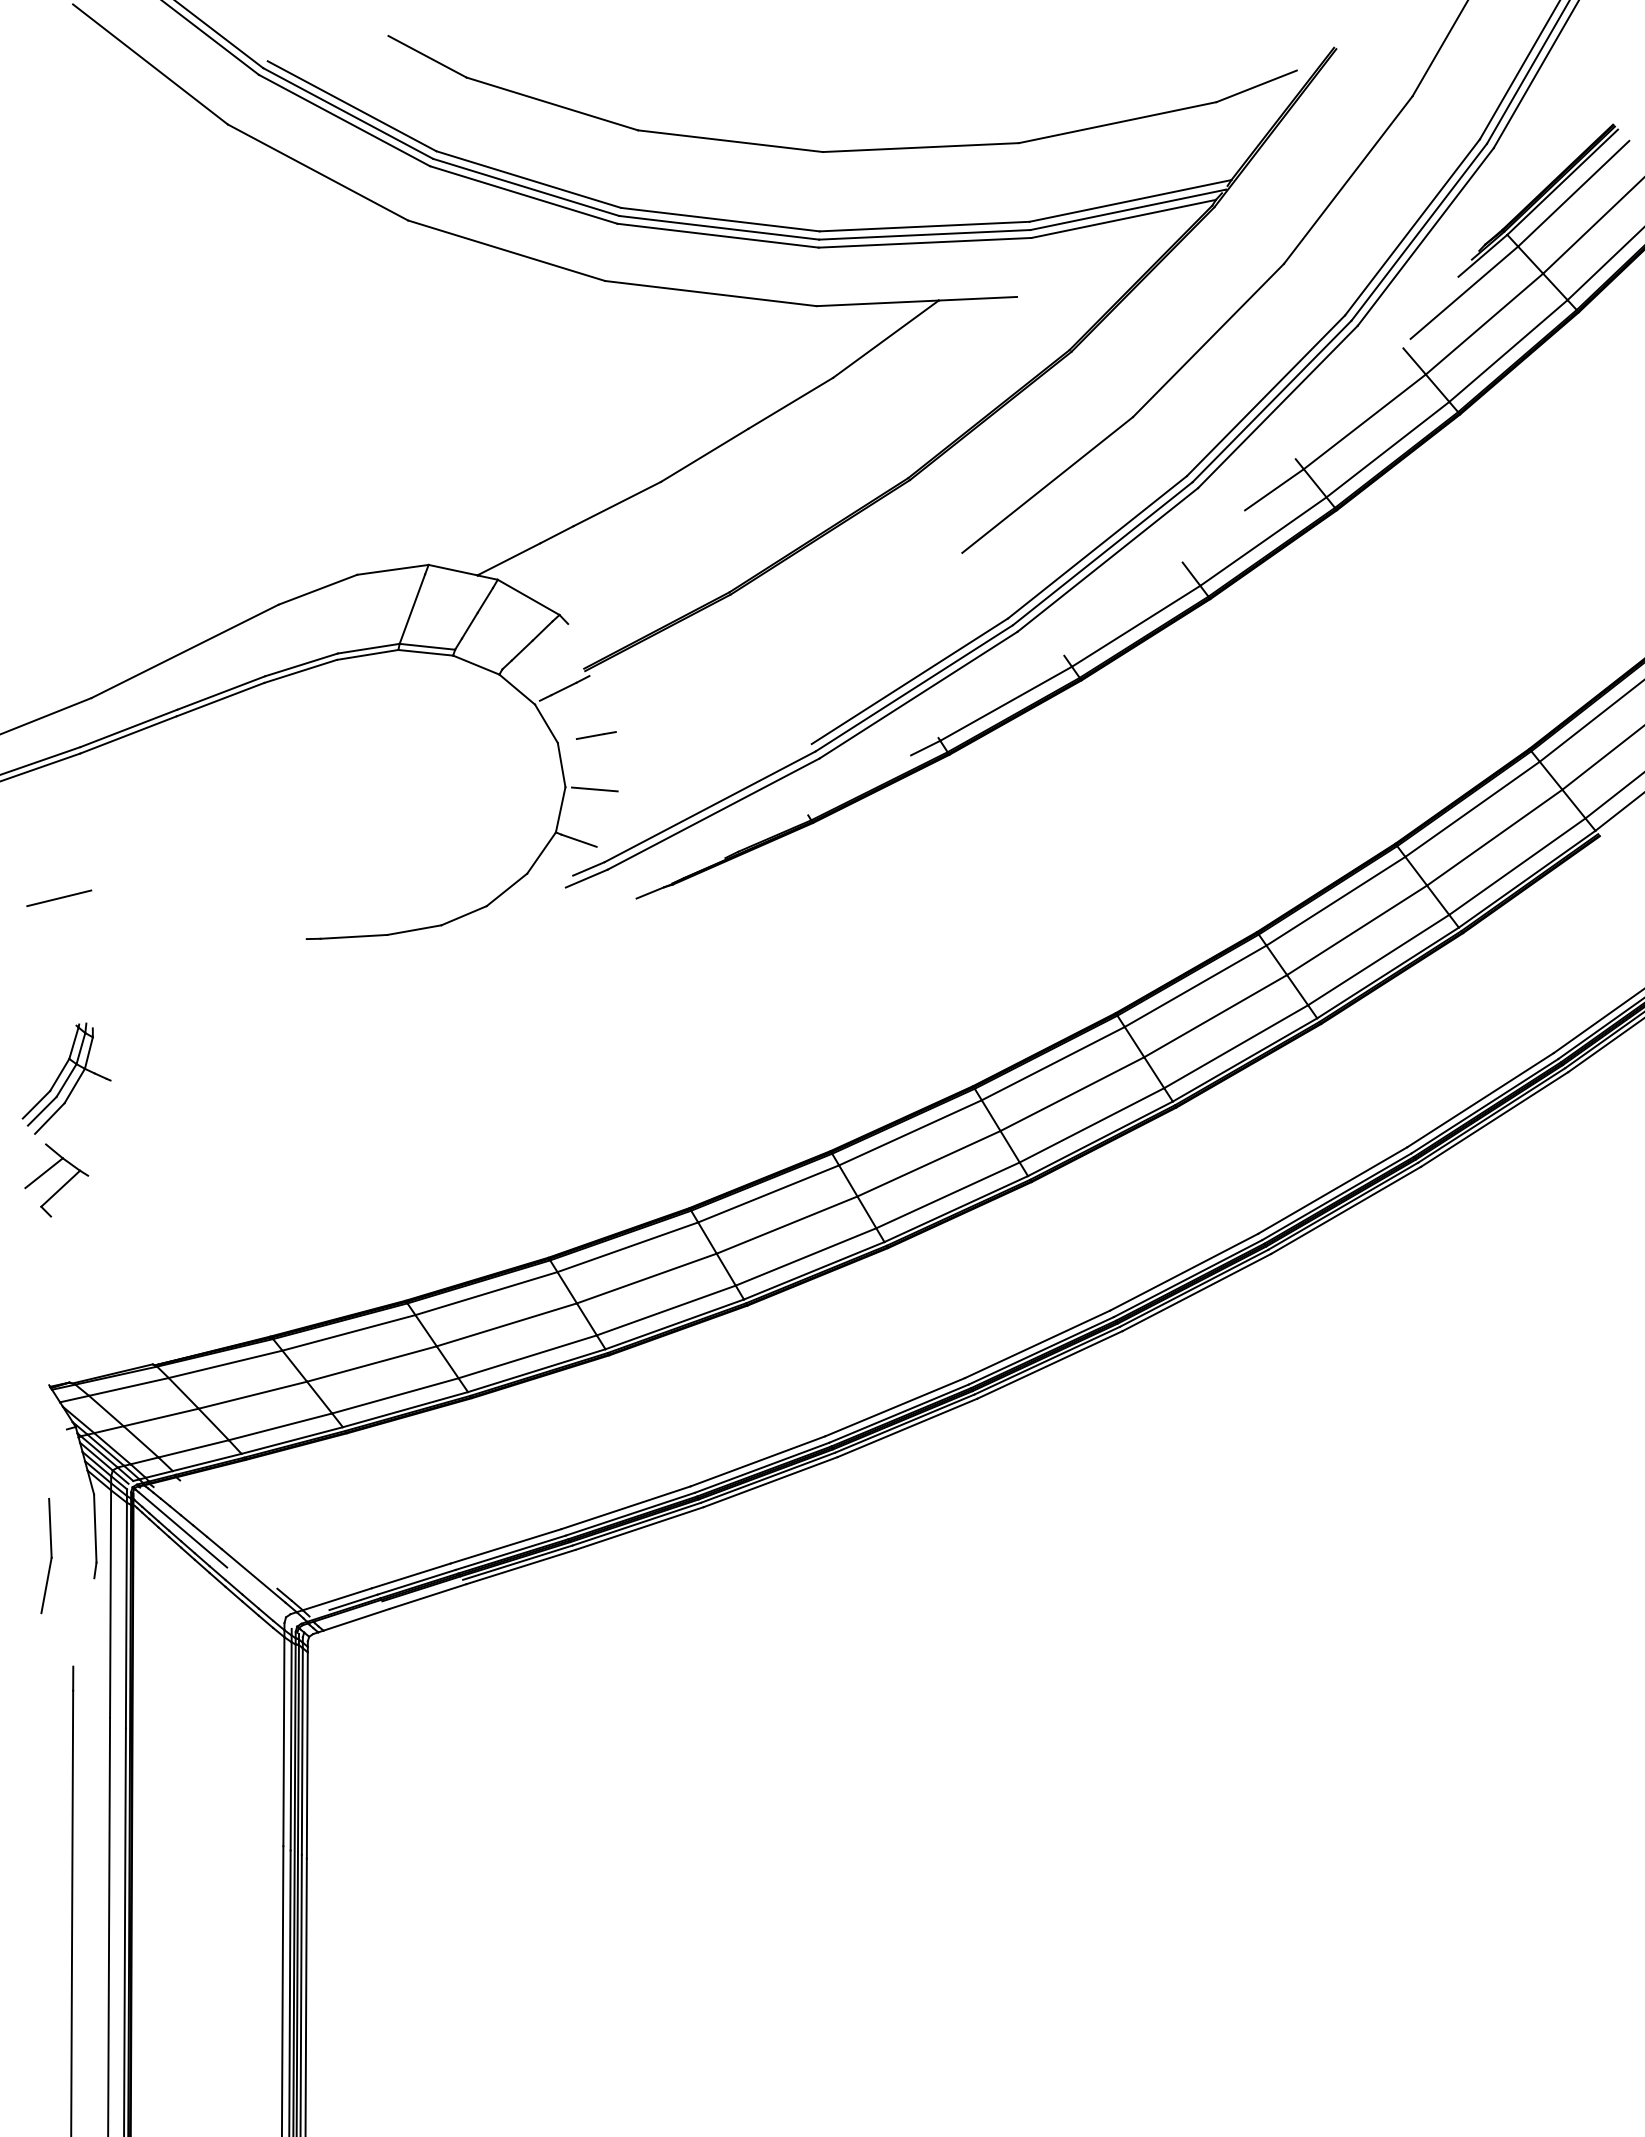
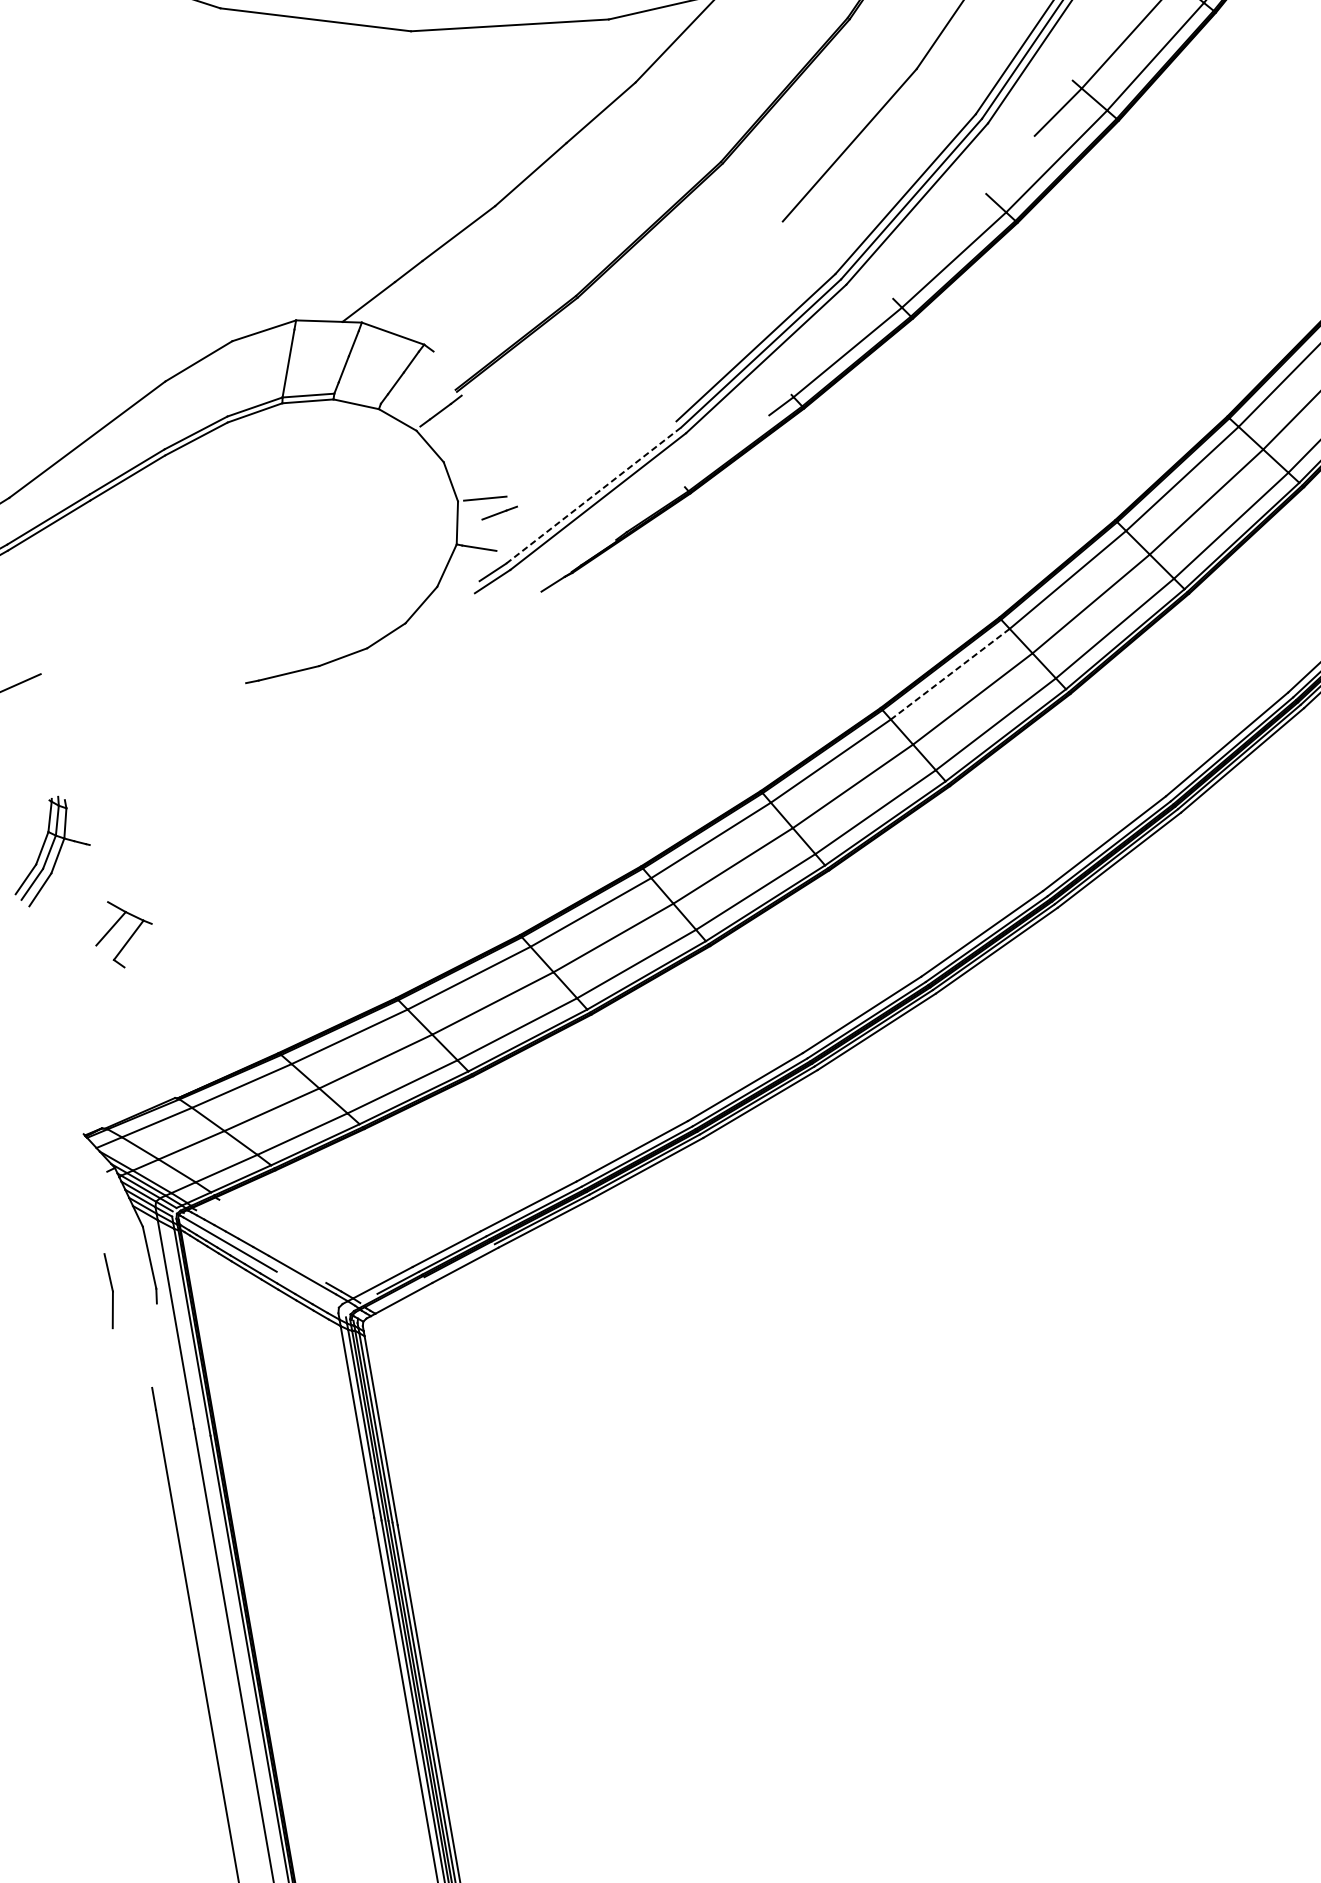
line: (595, 735) -> (498, 513), moved
line: (710, 806) -> (594, 495), solid -> dashed
line: (1052, 1063) -> (949, 674), solid -> dashed
part: (62, 1185) -> (129, 937), moved
part: (46, 1555) -> (109, 1290), size x0.7

